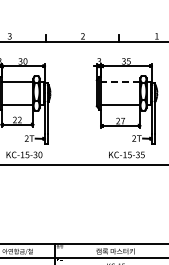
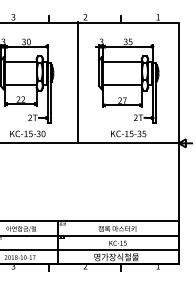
line: (120, 82) -> (122, 62), dashed -> solid
line: (75, 102) -> (78, 82), added

